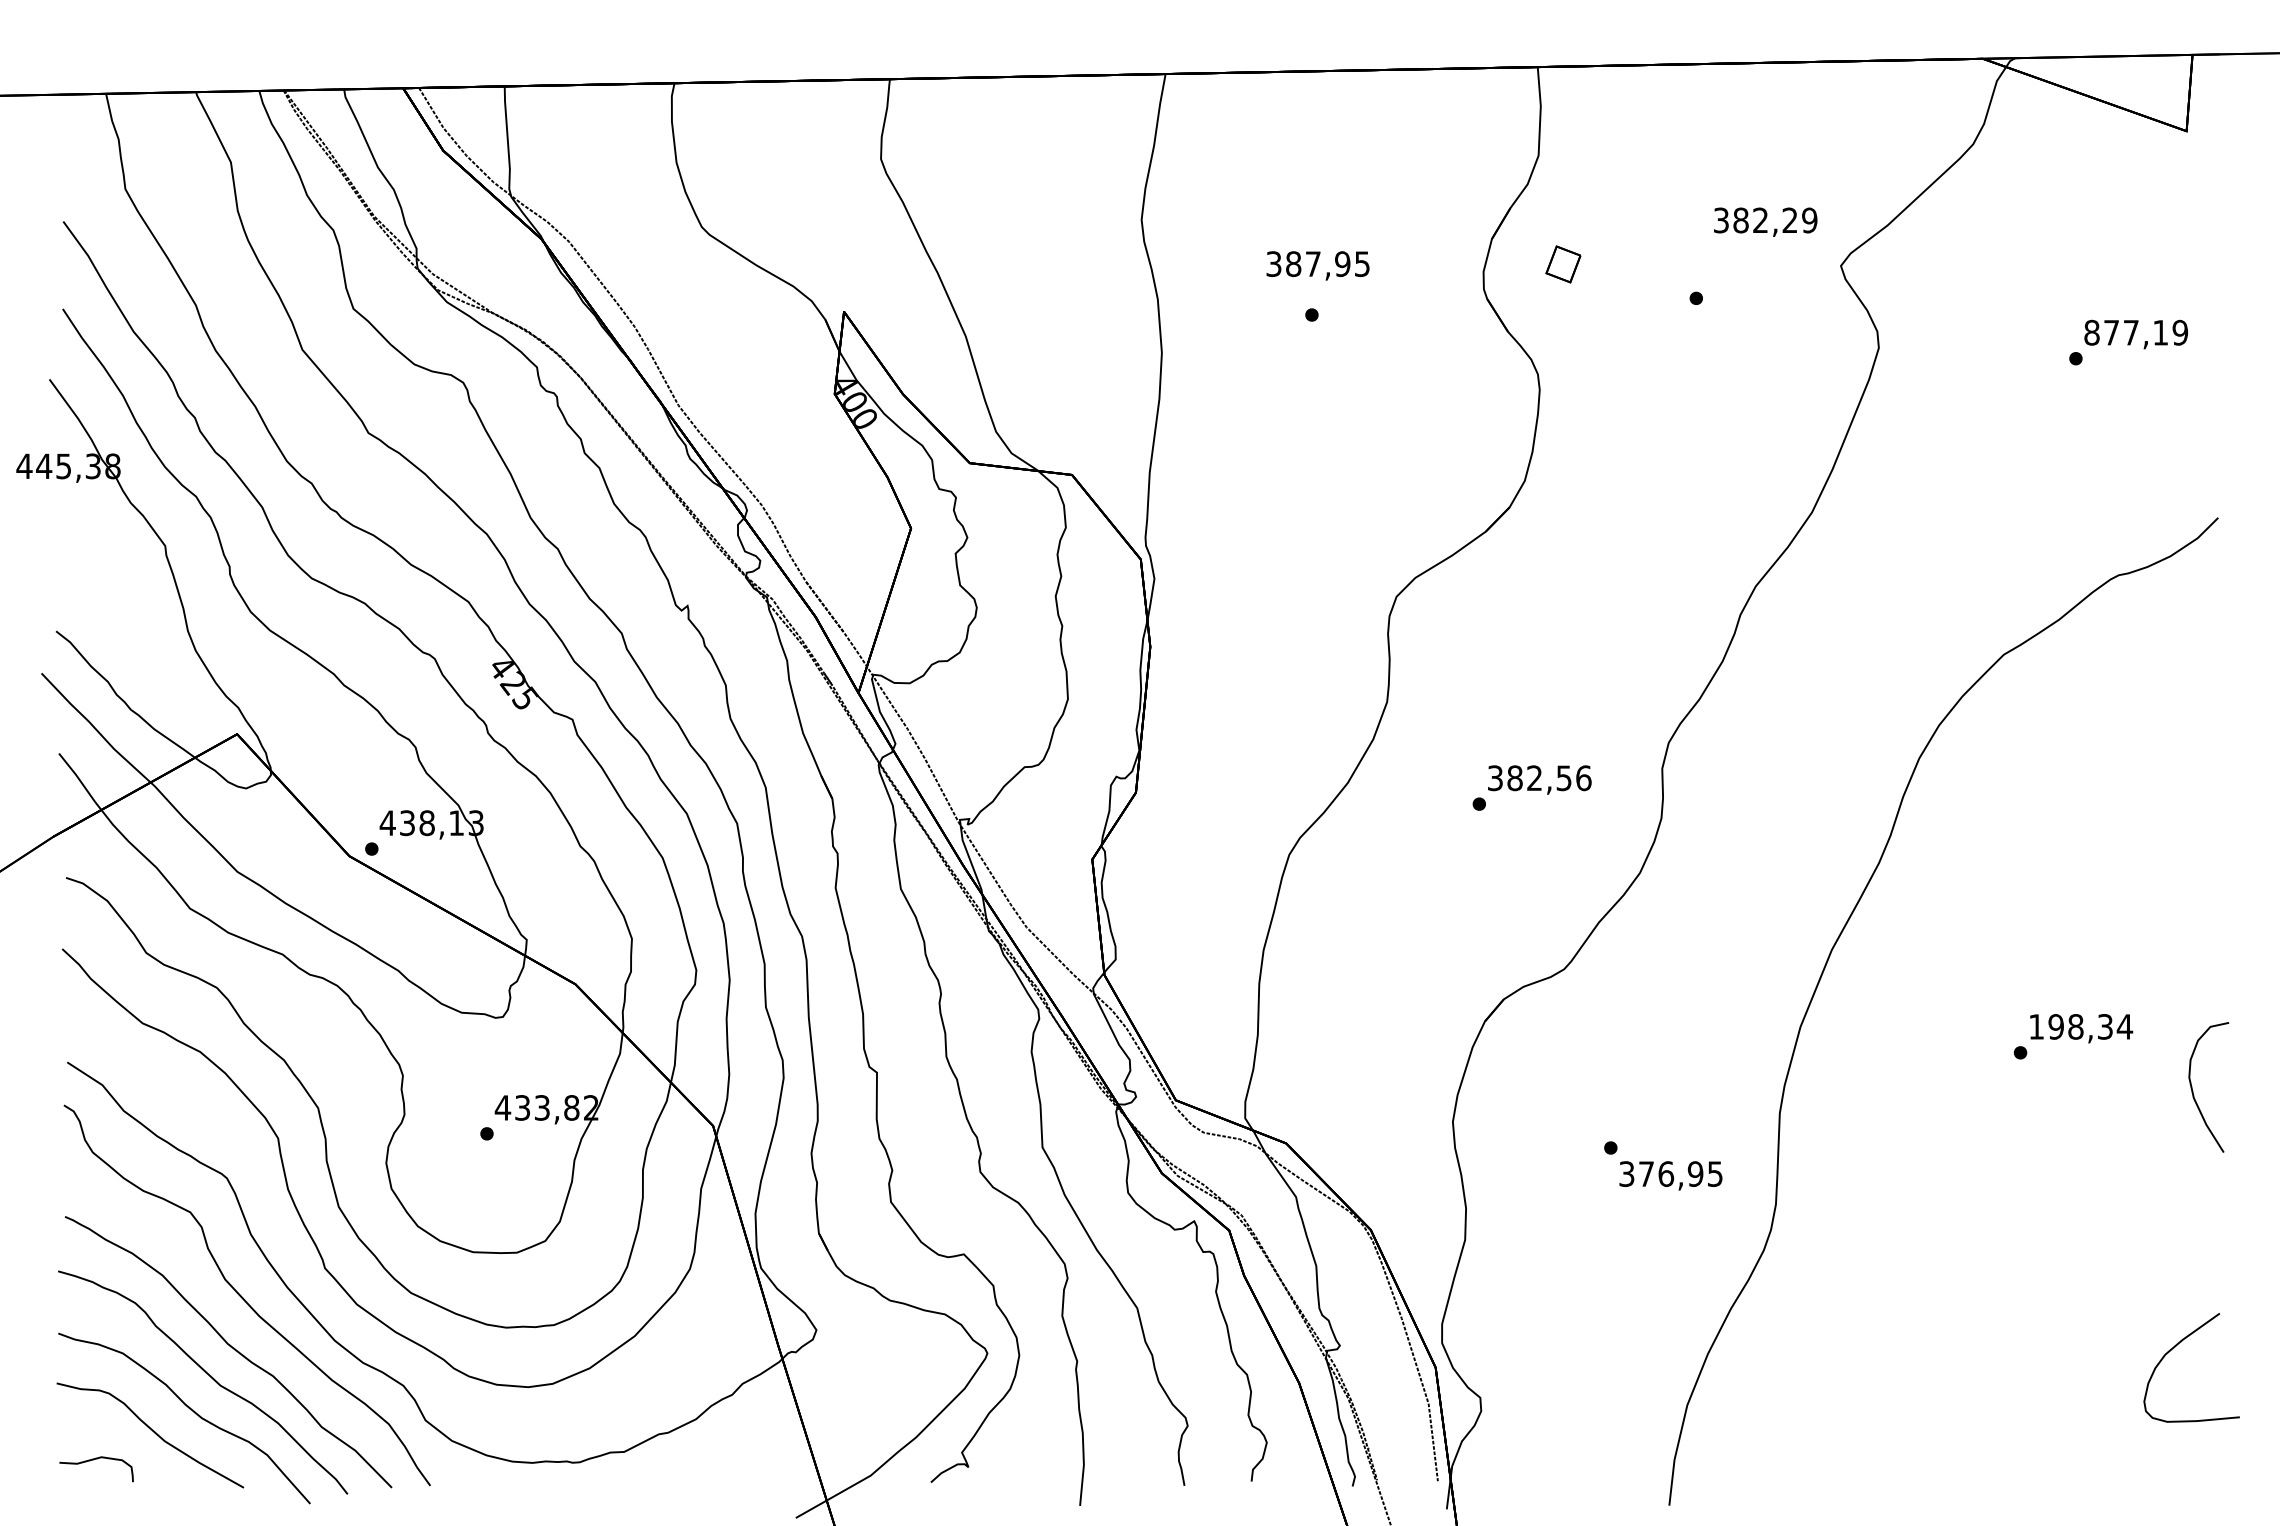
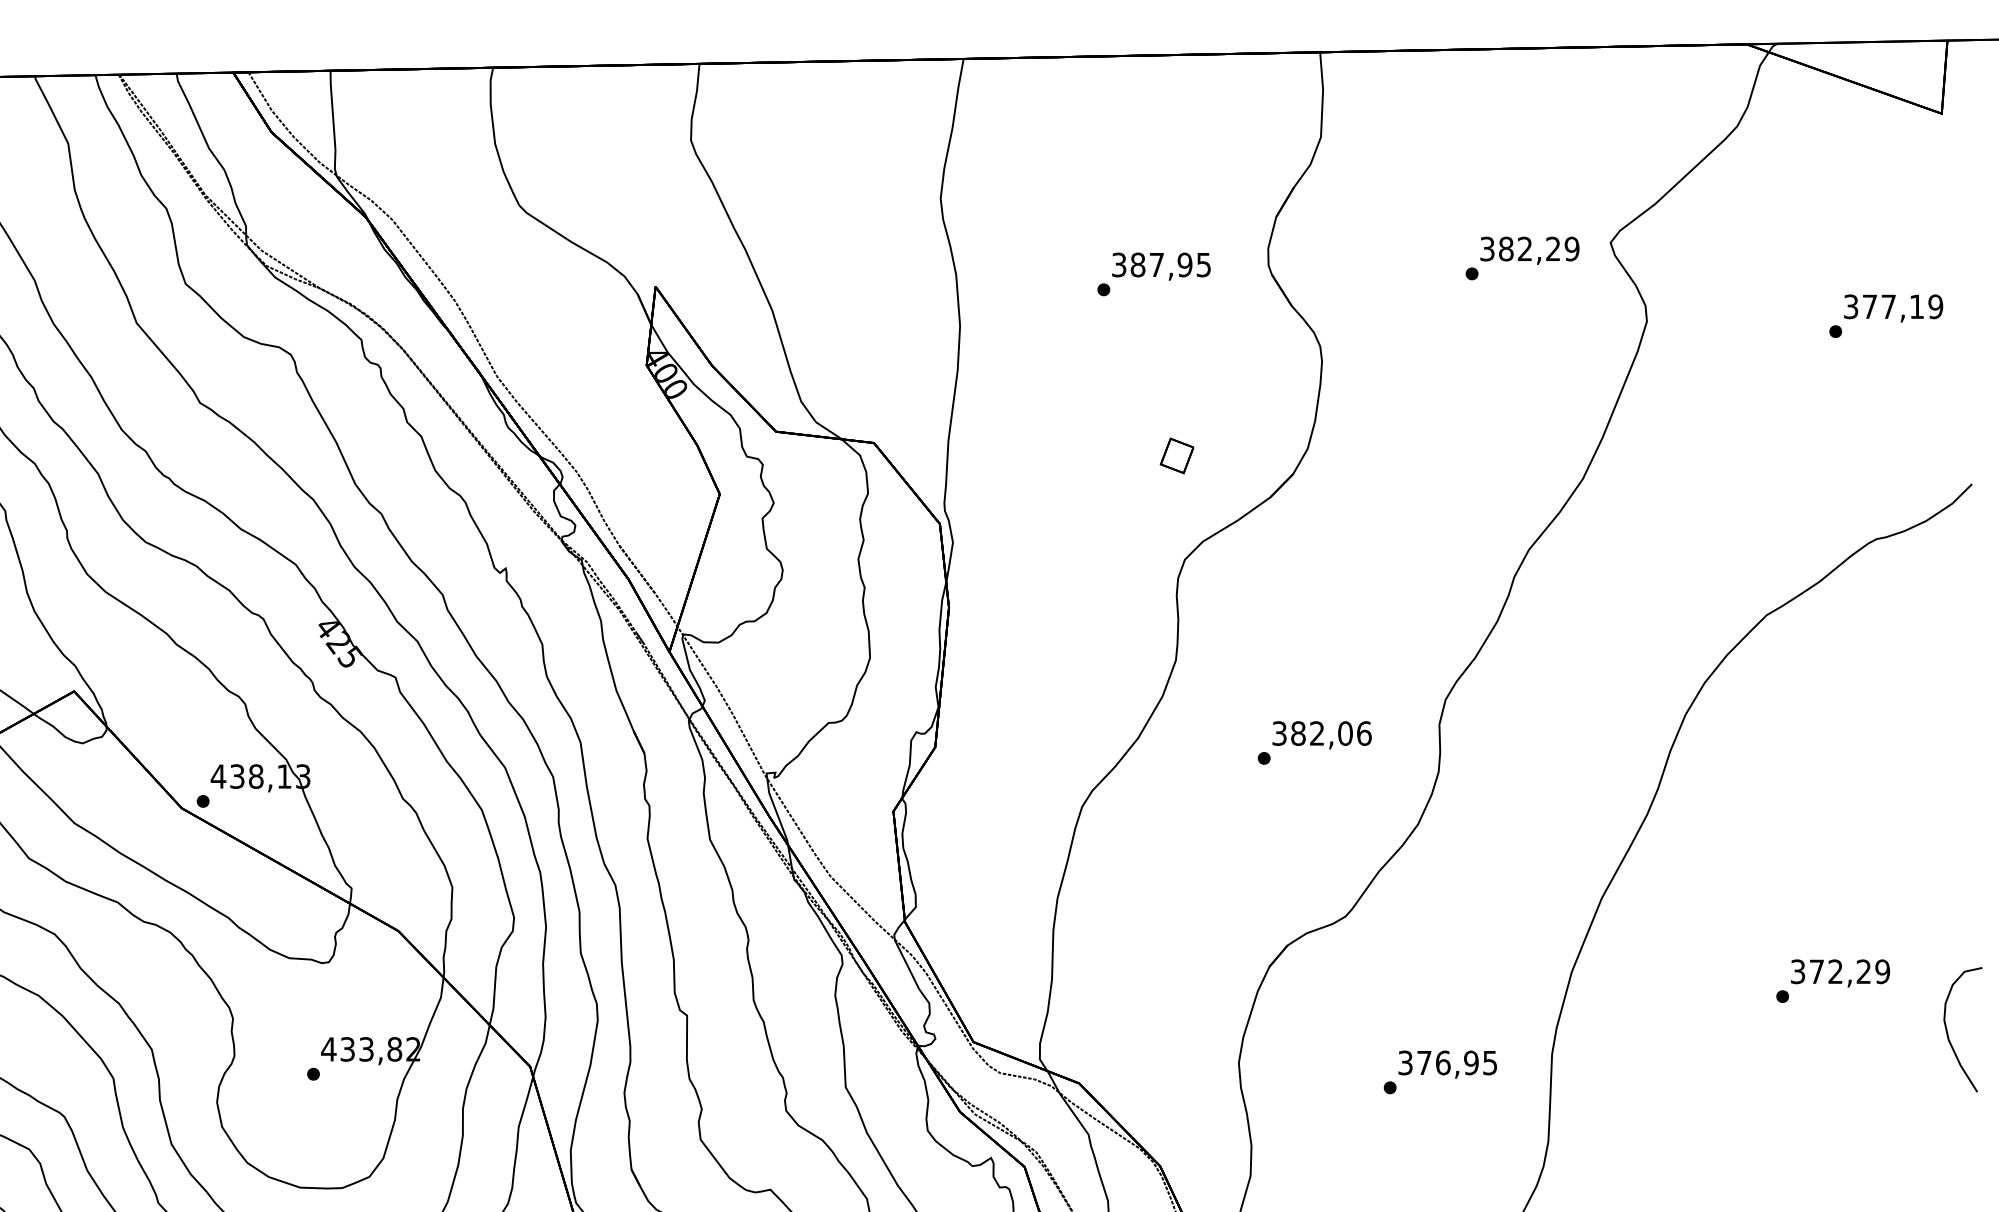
text: (1765, 221) -> (1529, 250), moved
part: (1563, 264) -> (1177, 455), moved
text: (1317, 265) -> (1160, 266), moved
text: (2091, 332) -> (1850, 306), 877,19 -> 377,19
text: (1563, 778) -> (1344, 733), 382,56 -> 382,06
text: (2081, 1026) -> (1841, 971), 198,34 -> 372,29
text: (1670, 1175) -> (1447, 1064), moved

